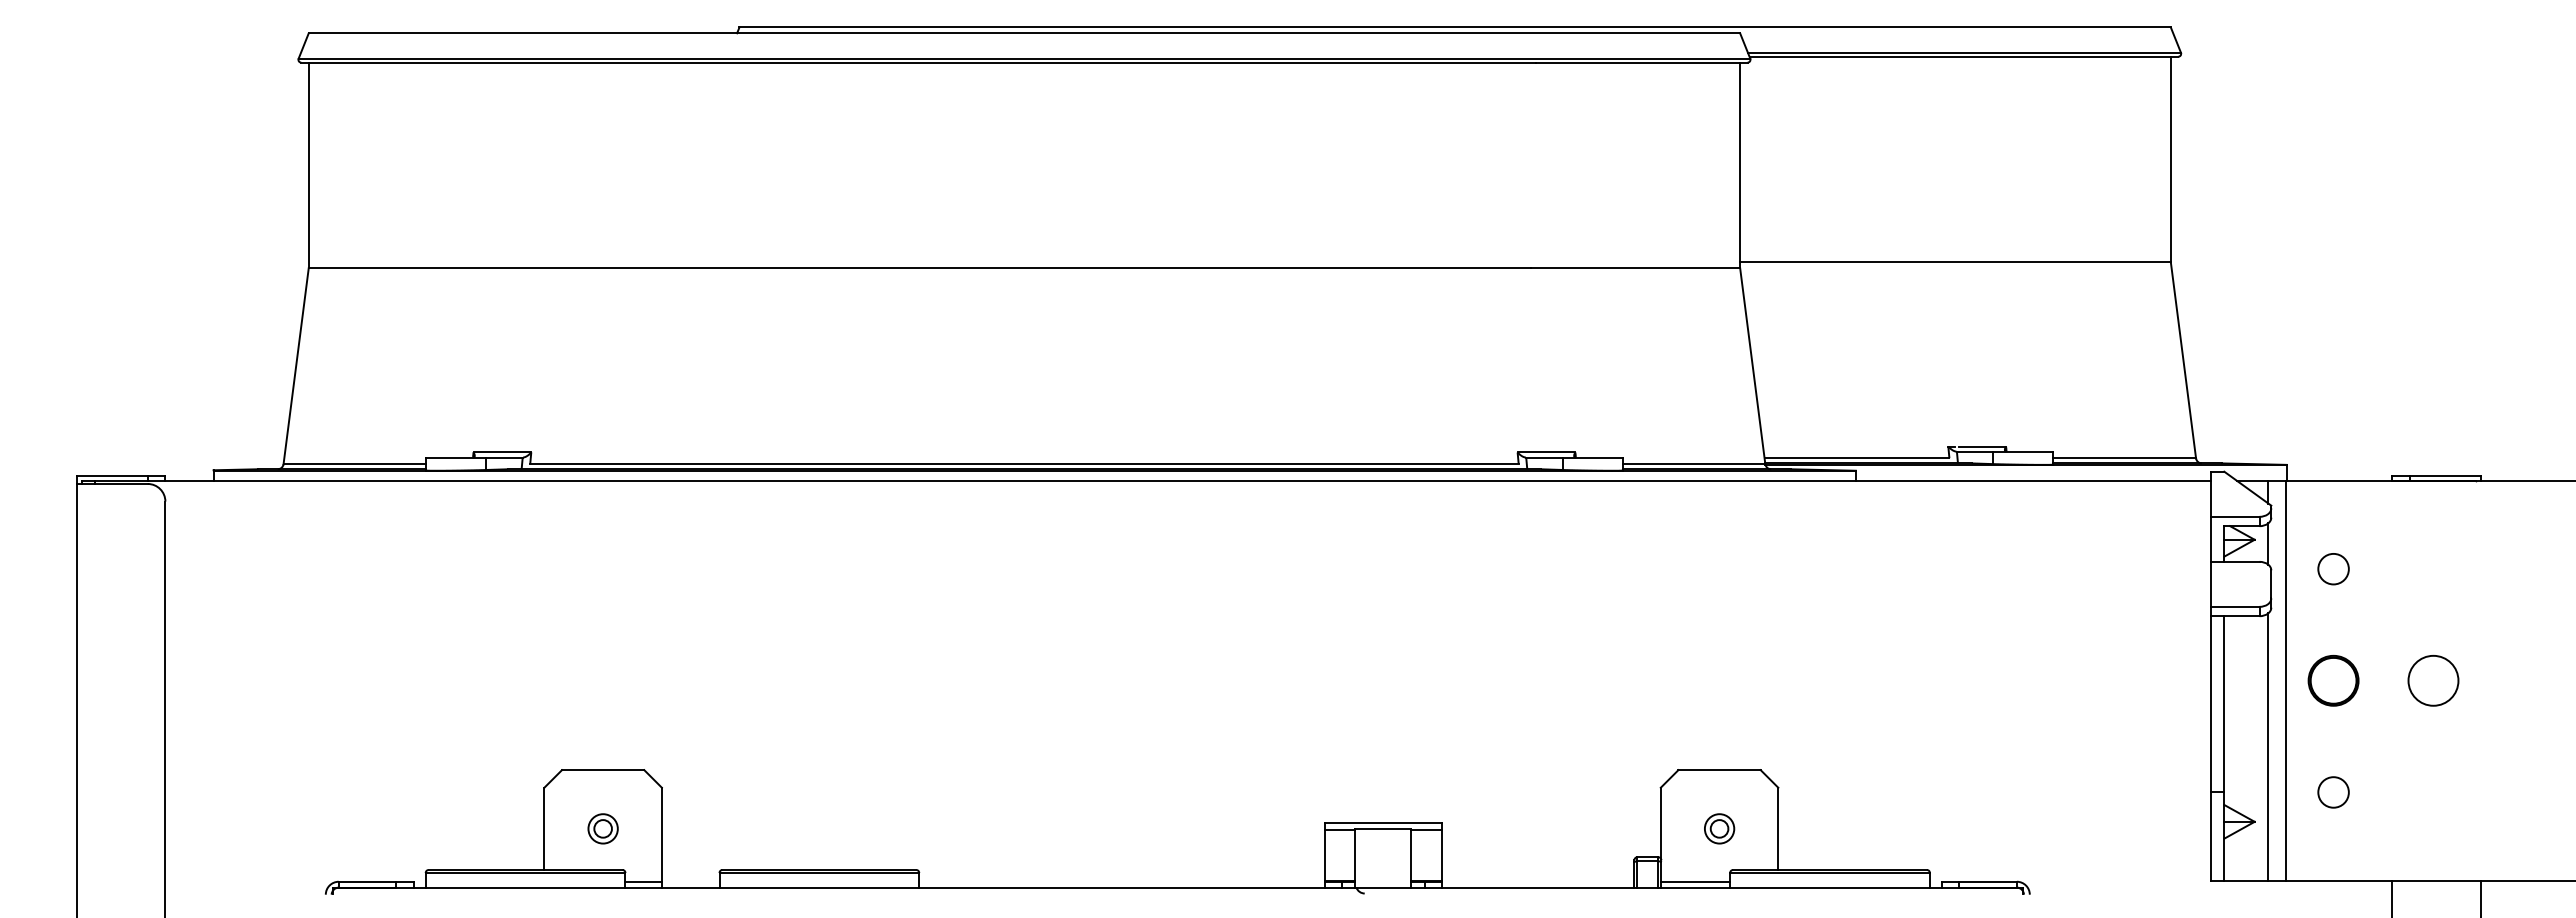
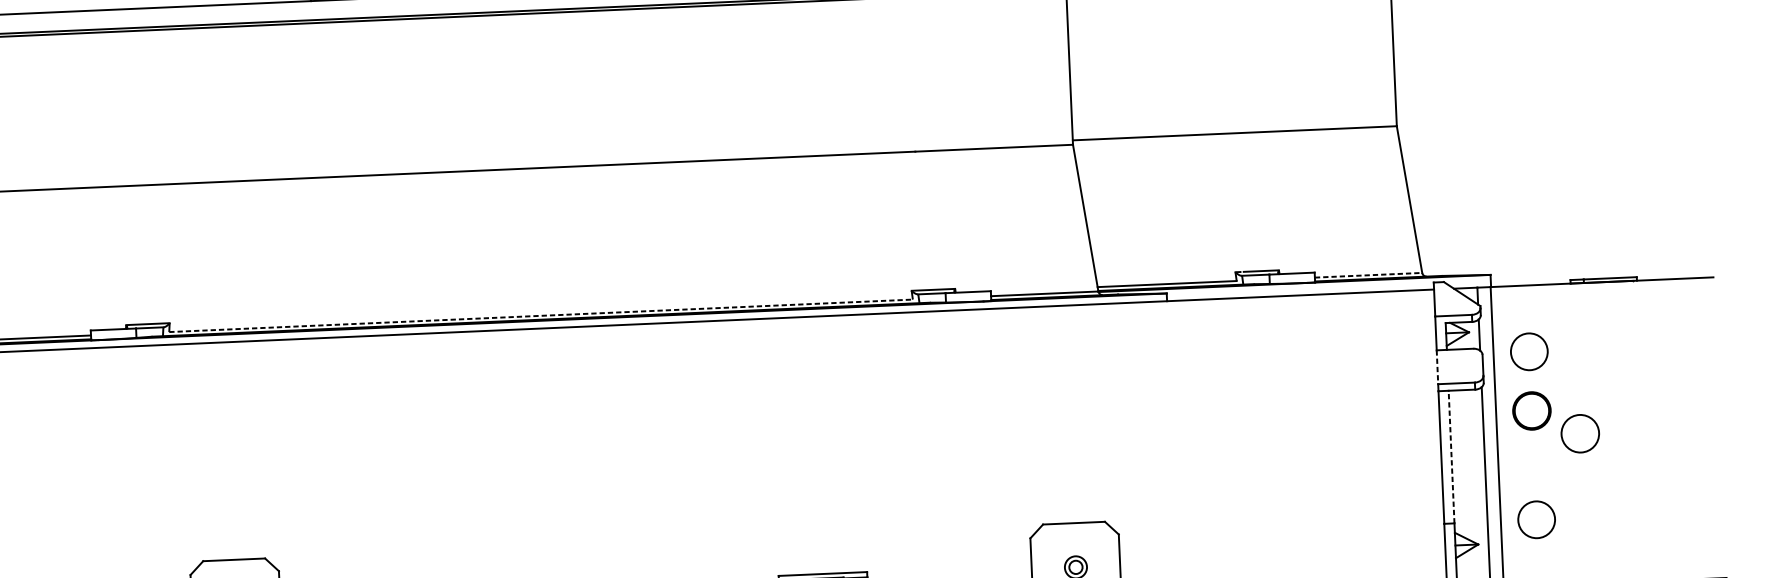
line: (2125, 458) -> (1369, 275), solid -> dashed
line: (1024, 464) -> (541, 316), solid -> dashed
circle: (2333, 568) -> (1529, 351), size x1.6
line: (2210, 584) -> (1437, 367), solid -> dashed
part: (2333, 680) -> (1531, 410), moved
circle: (2433, 680) -> (1580, 433), moved
line: (2224, 703) -> (1451, 456), solid -> dashed
circle: (2333, 792) -> (1536, 519), size x1.6

